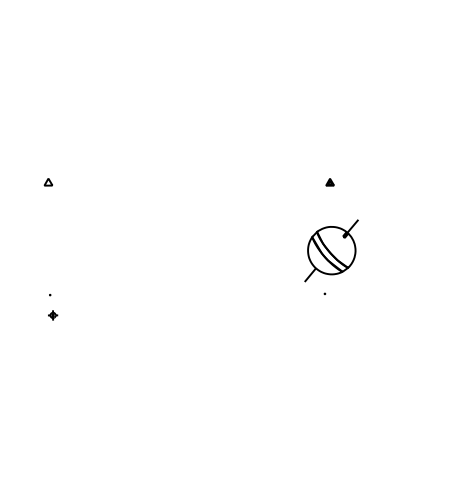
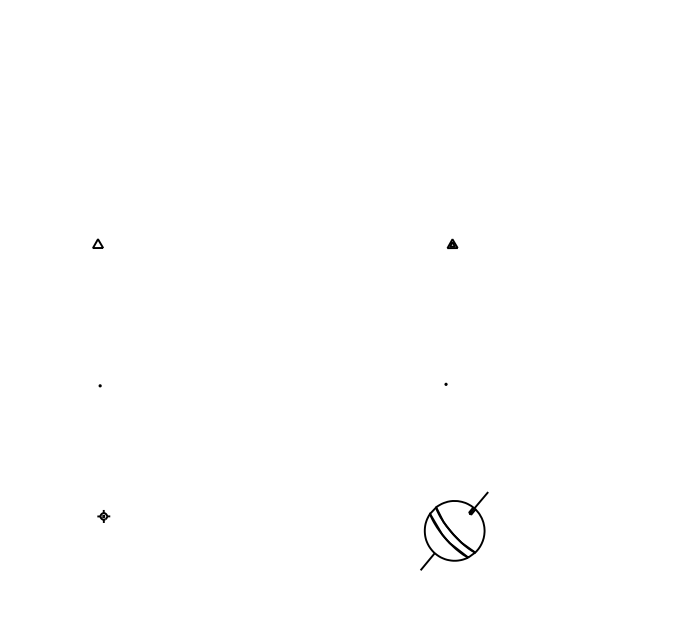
part: (331, 250) -> (454, 530), moved
part: (52, 315) -> (103, 516), moved

